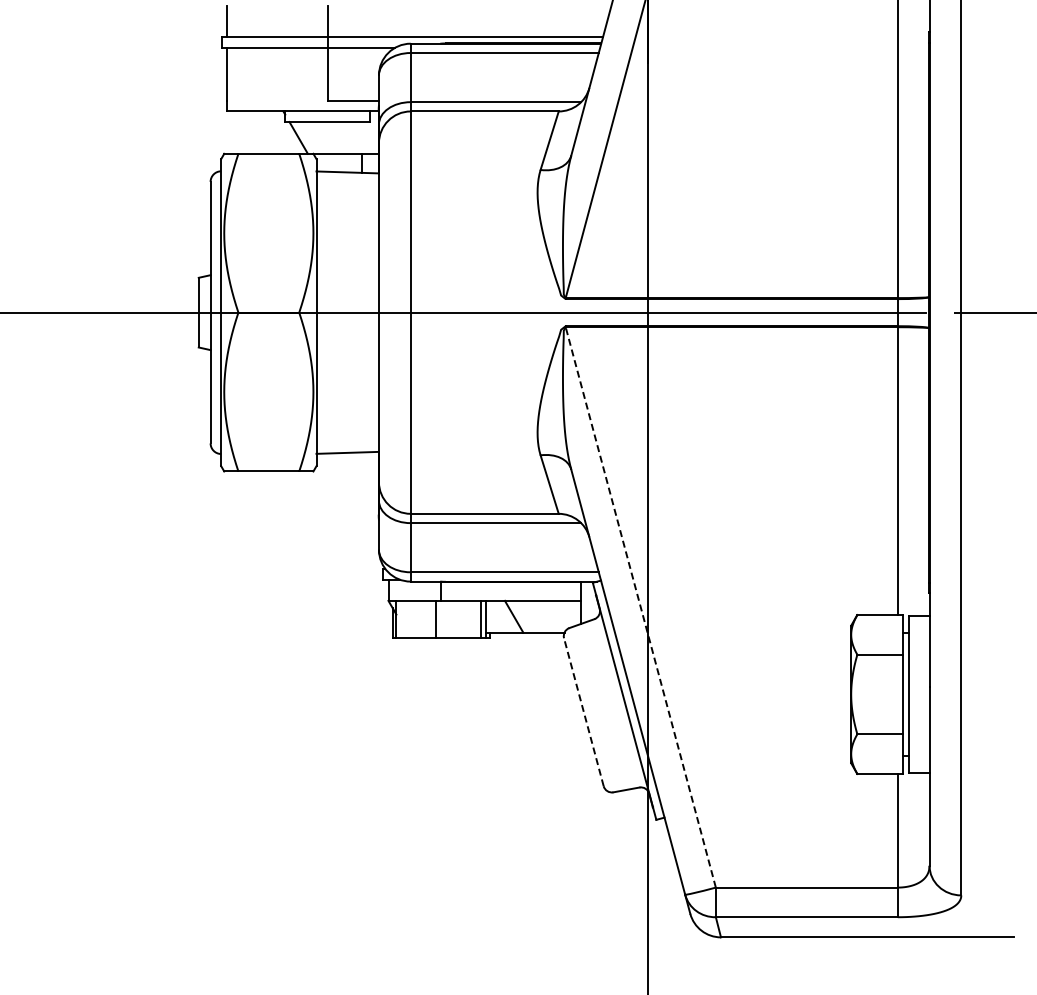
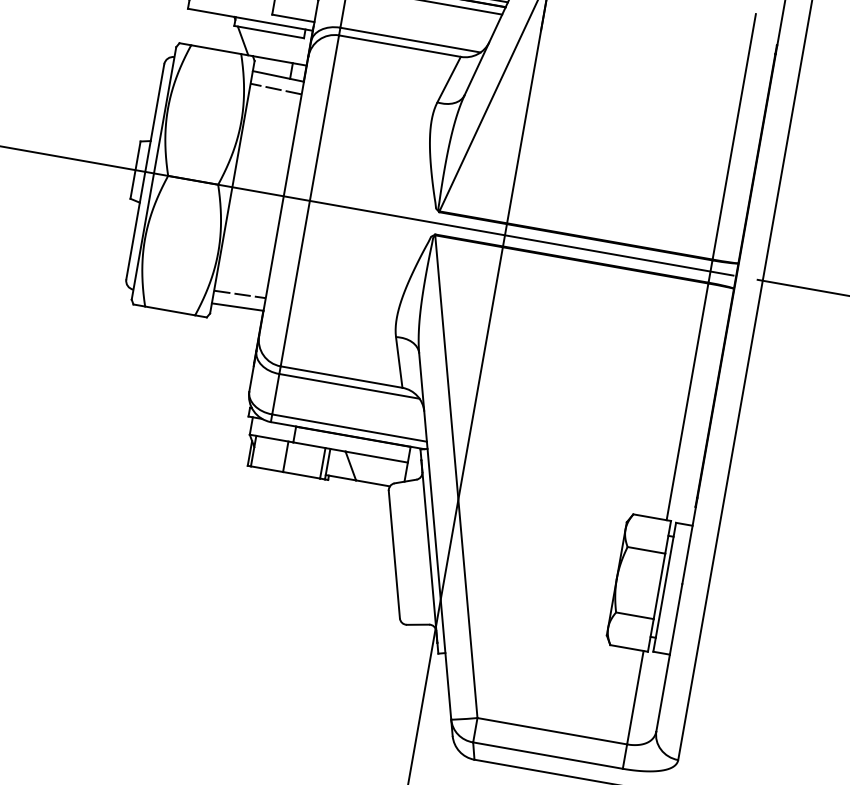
line: (347, 187) -> (276, 88), added
line: (347, 437) -> (239, 294), added
line: (640, 606) -> (456, 475), dashed -> solid
line: (583, 712) -> (394, 554), dashed -> solid

